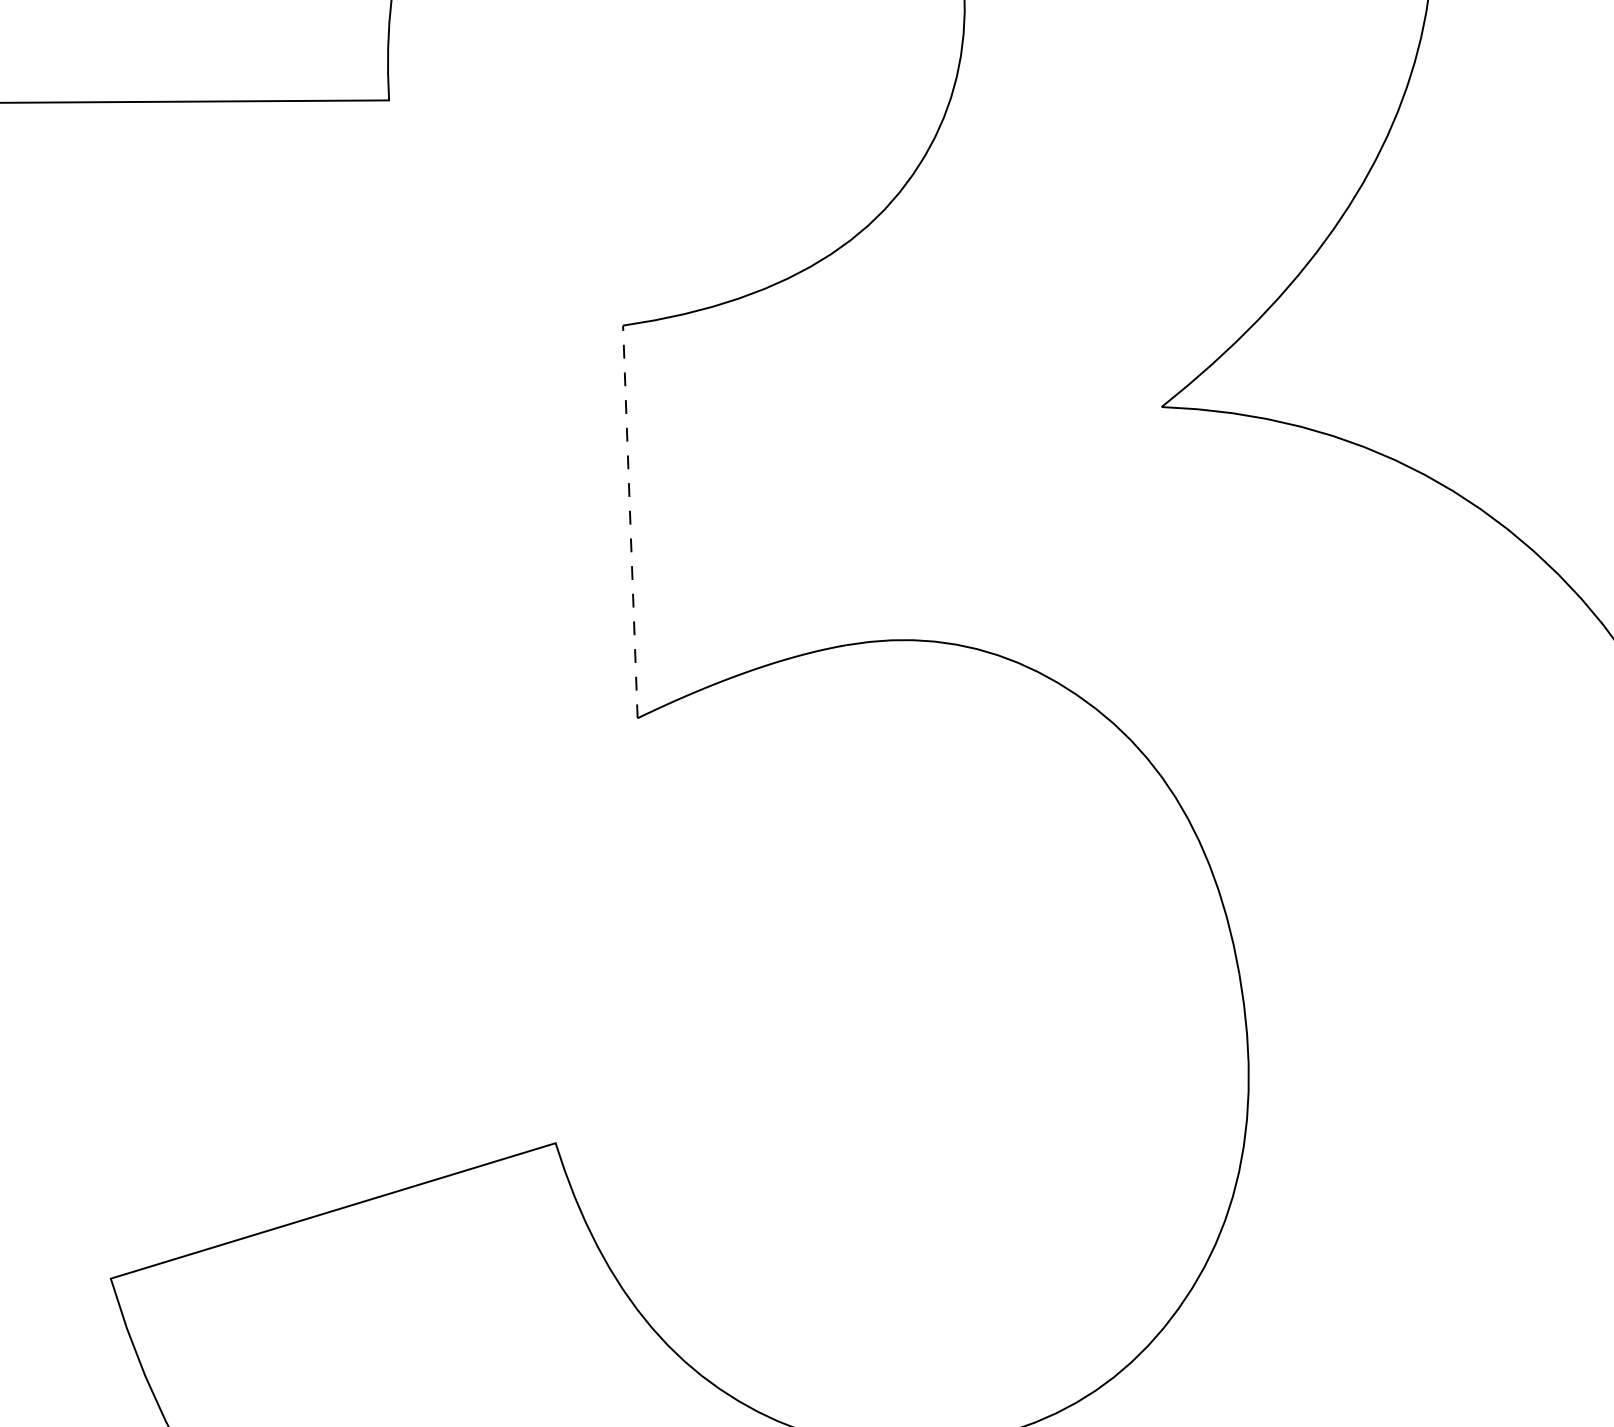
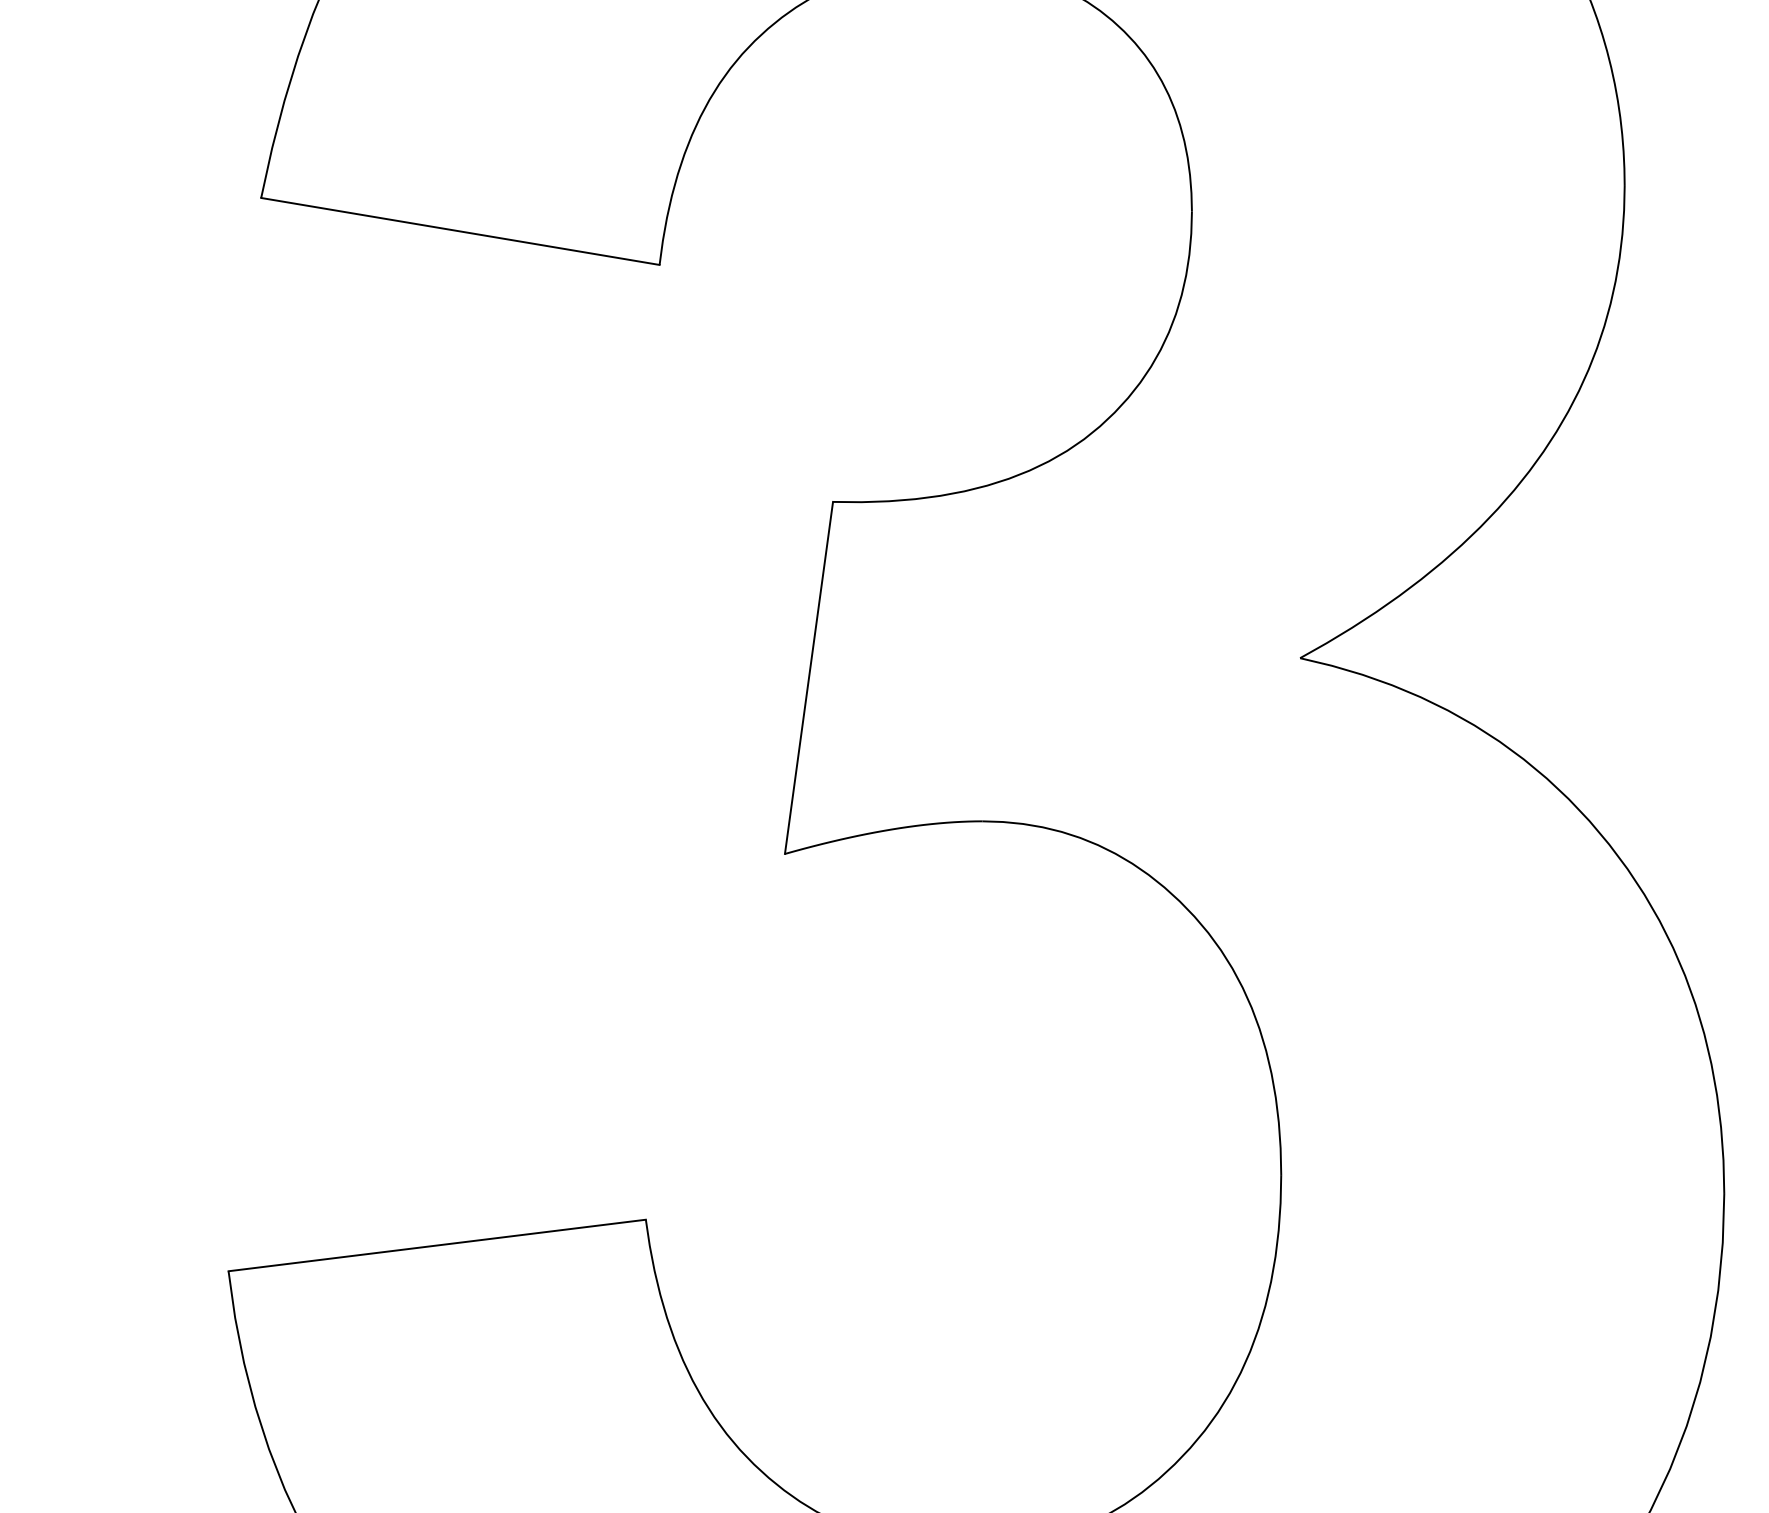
line: (630, 521) -> (809, 677), dashed -> solid

